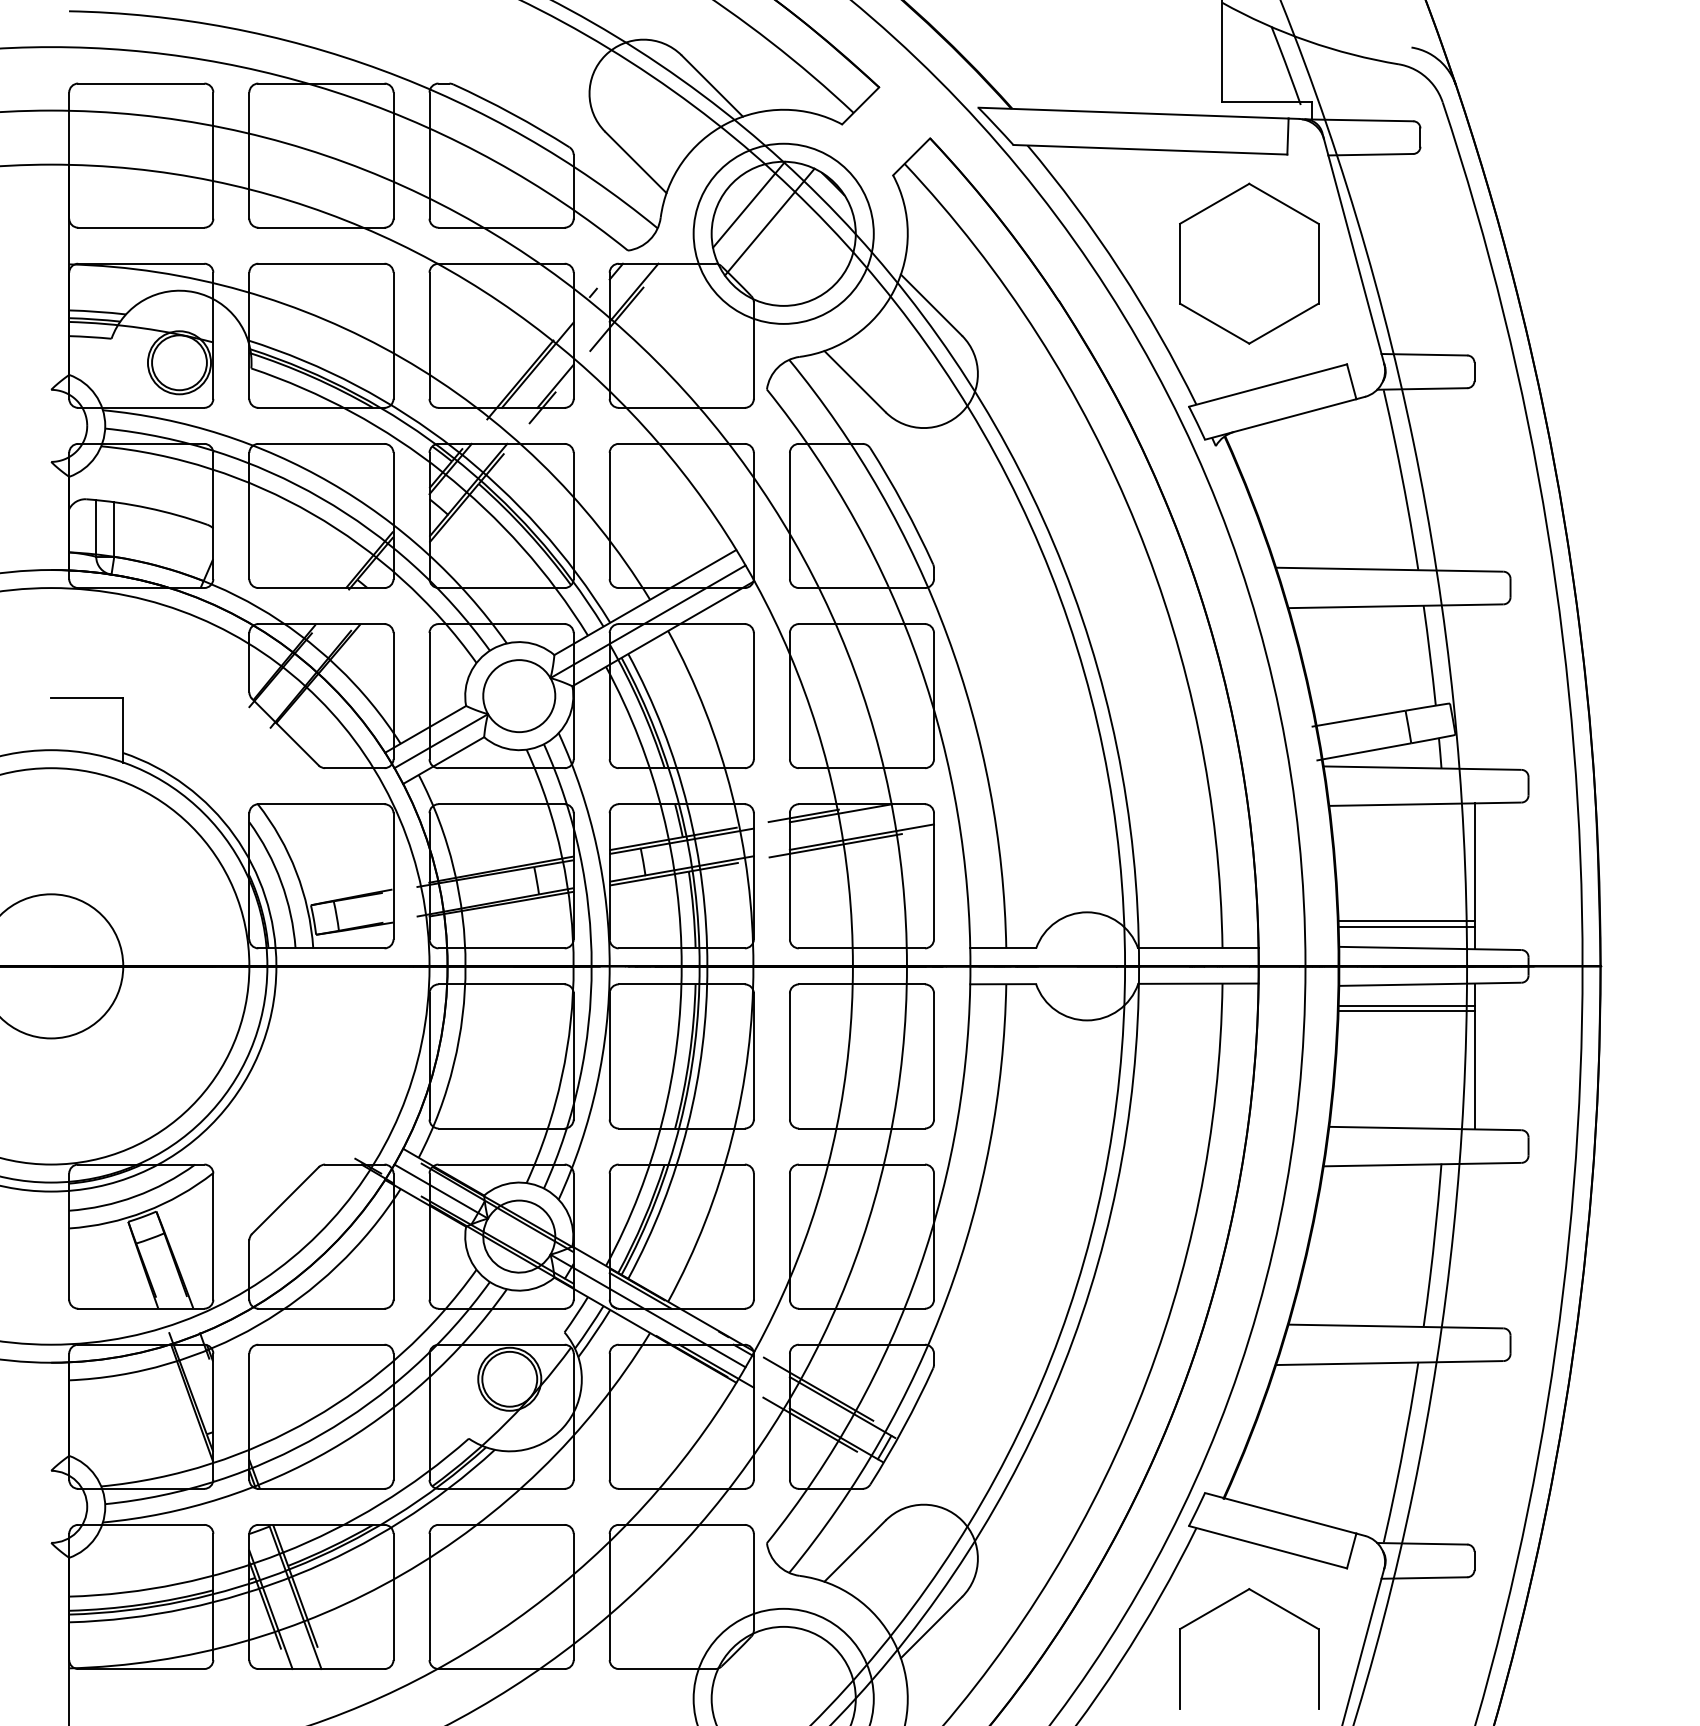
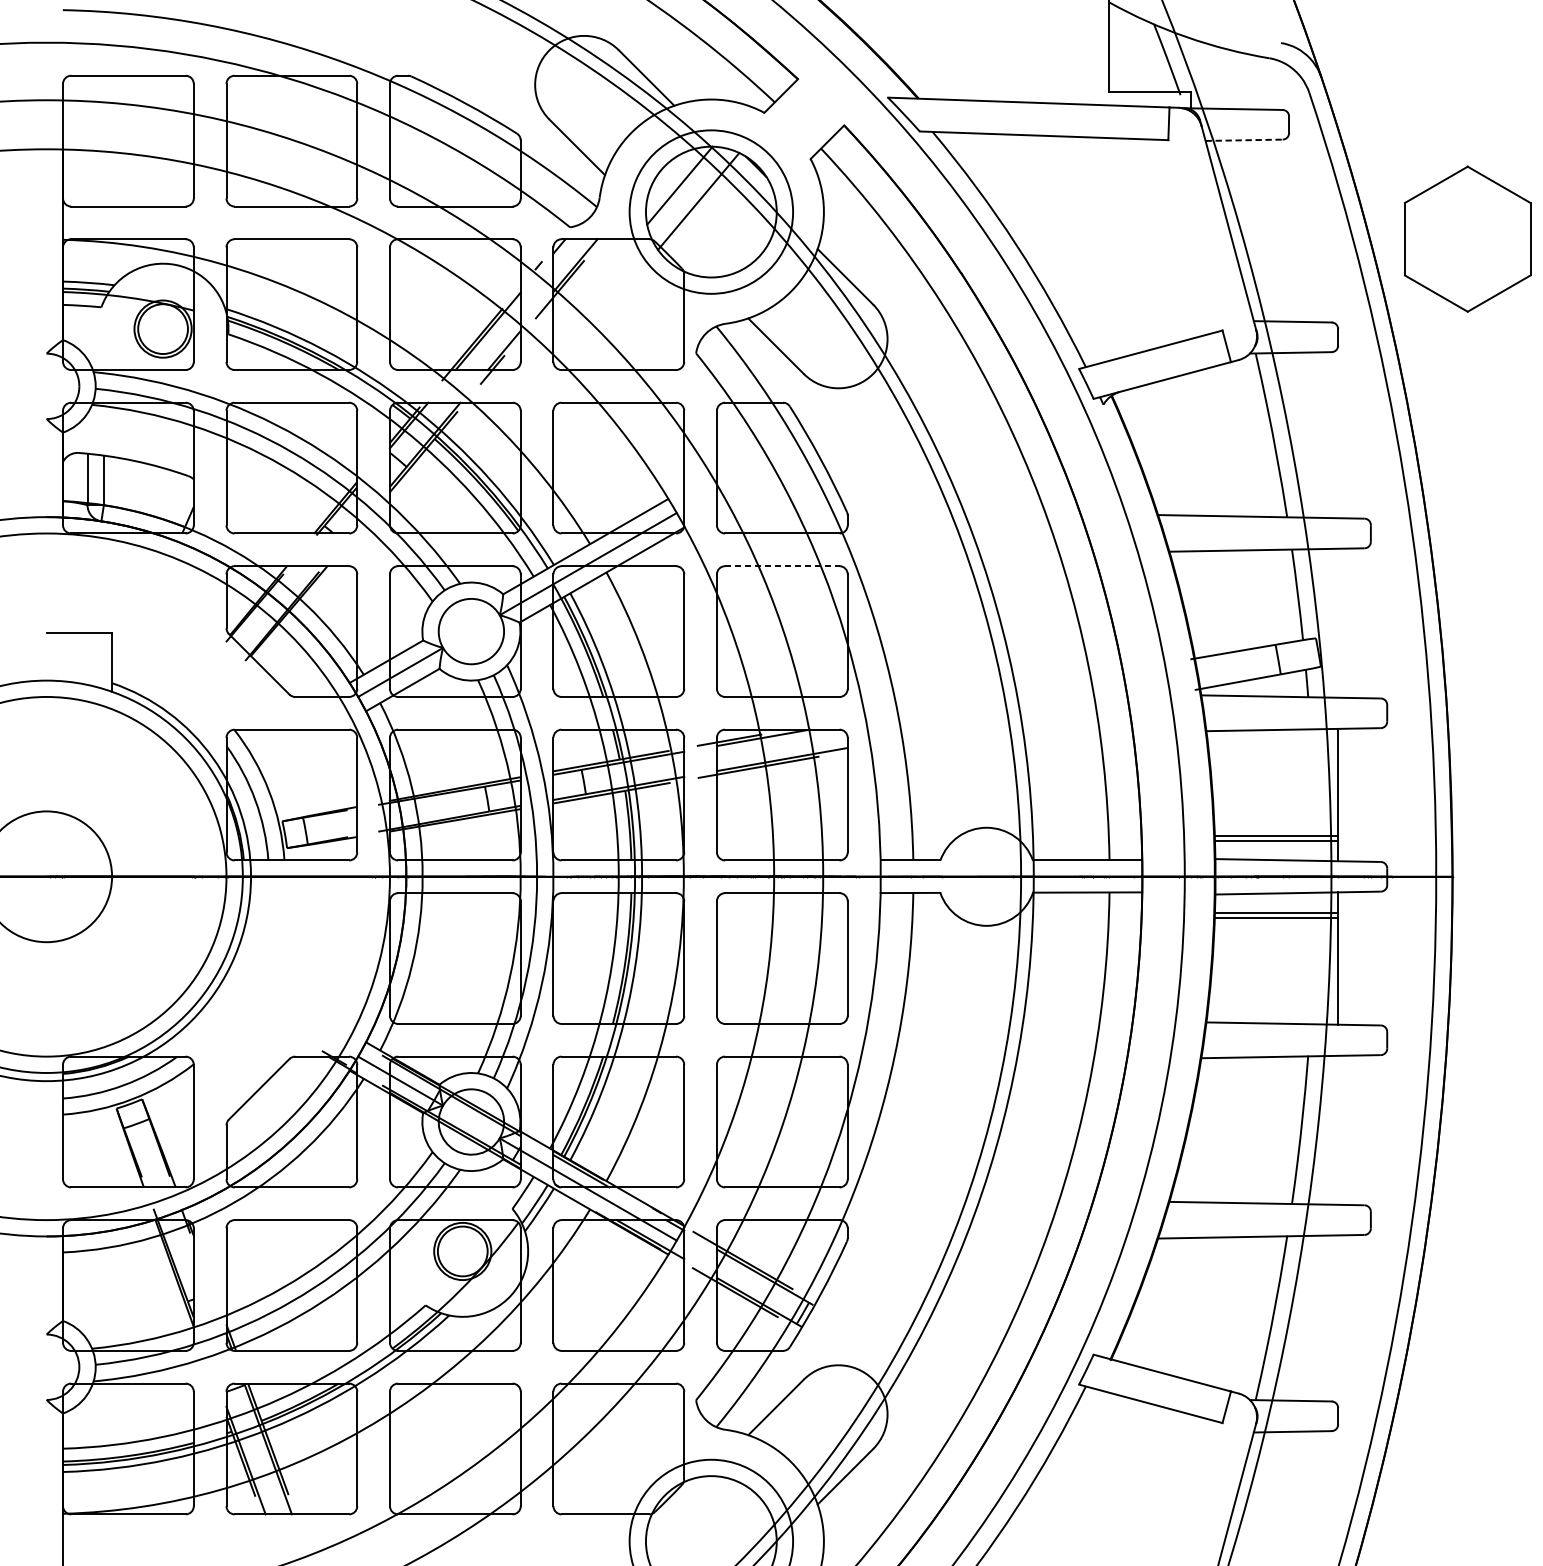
line: (1370, 154) -> (1243, 140), solid -> dashed
part: (1249, 263) -> (1467, 239), moved
line: (862, 624) -> (782, 566), solid -> dashed
part: (1273, 1604) -> (1155, 1455), removed

